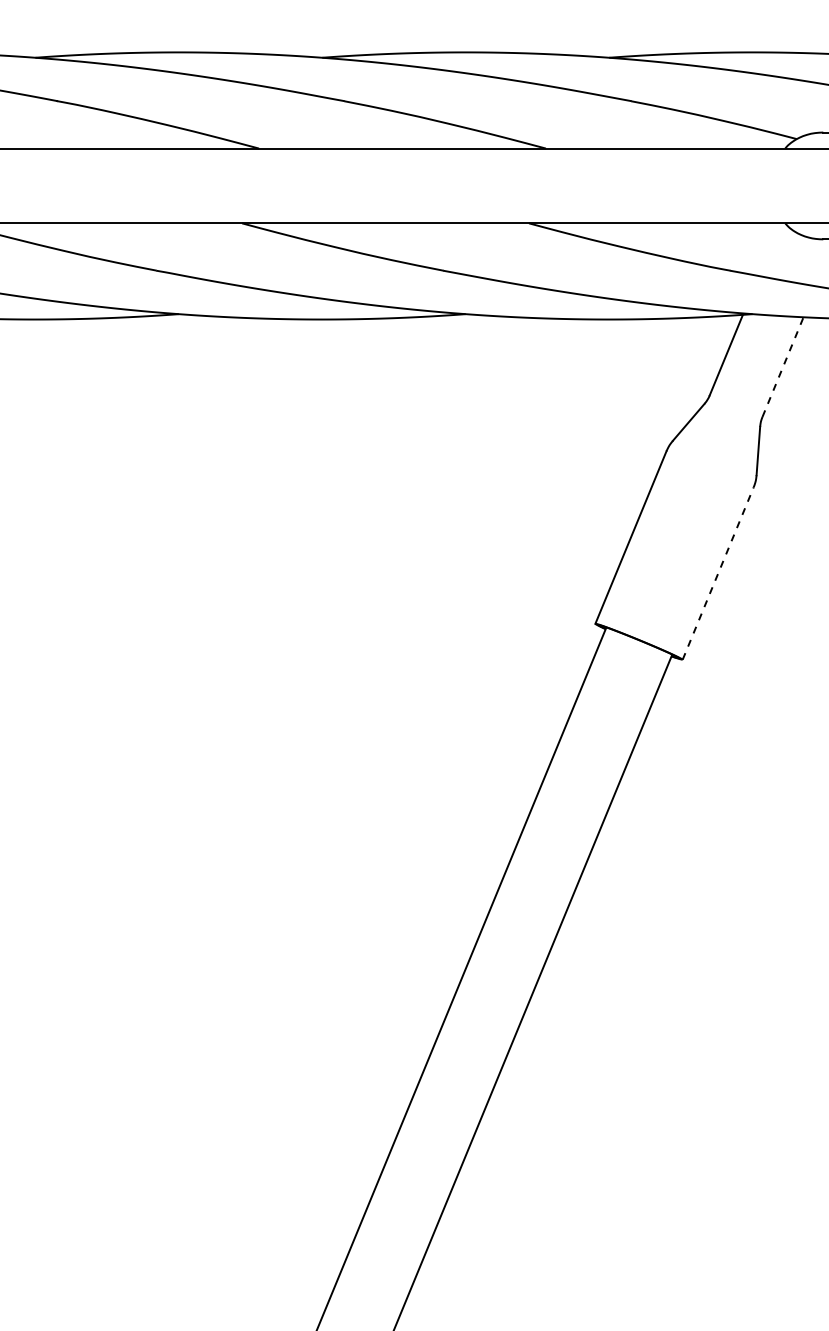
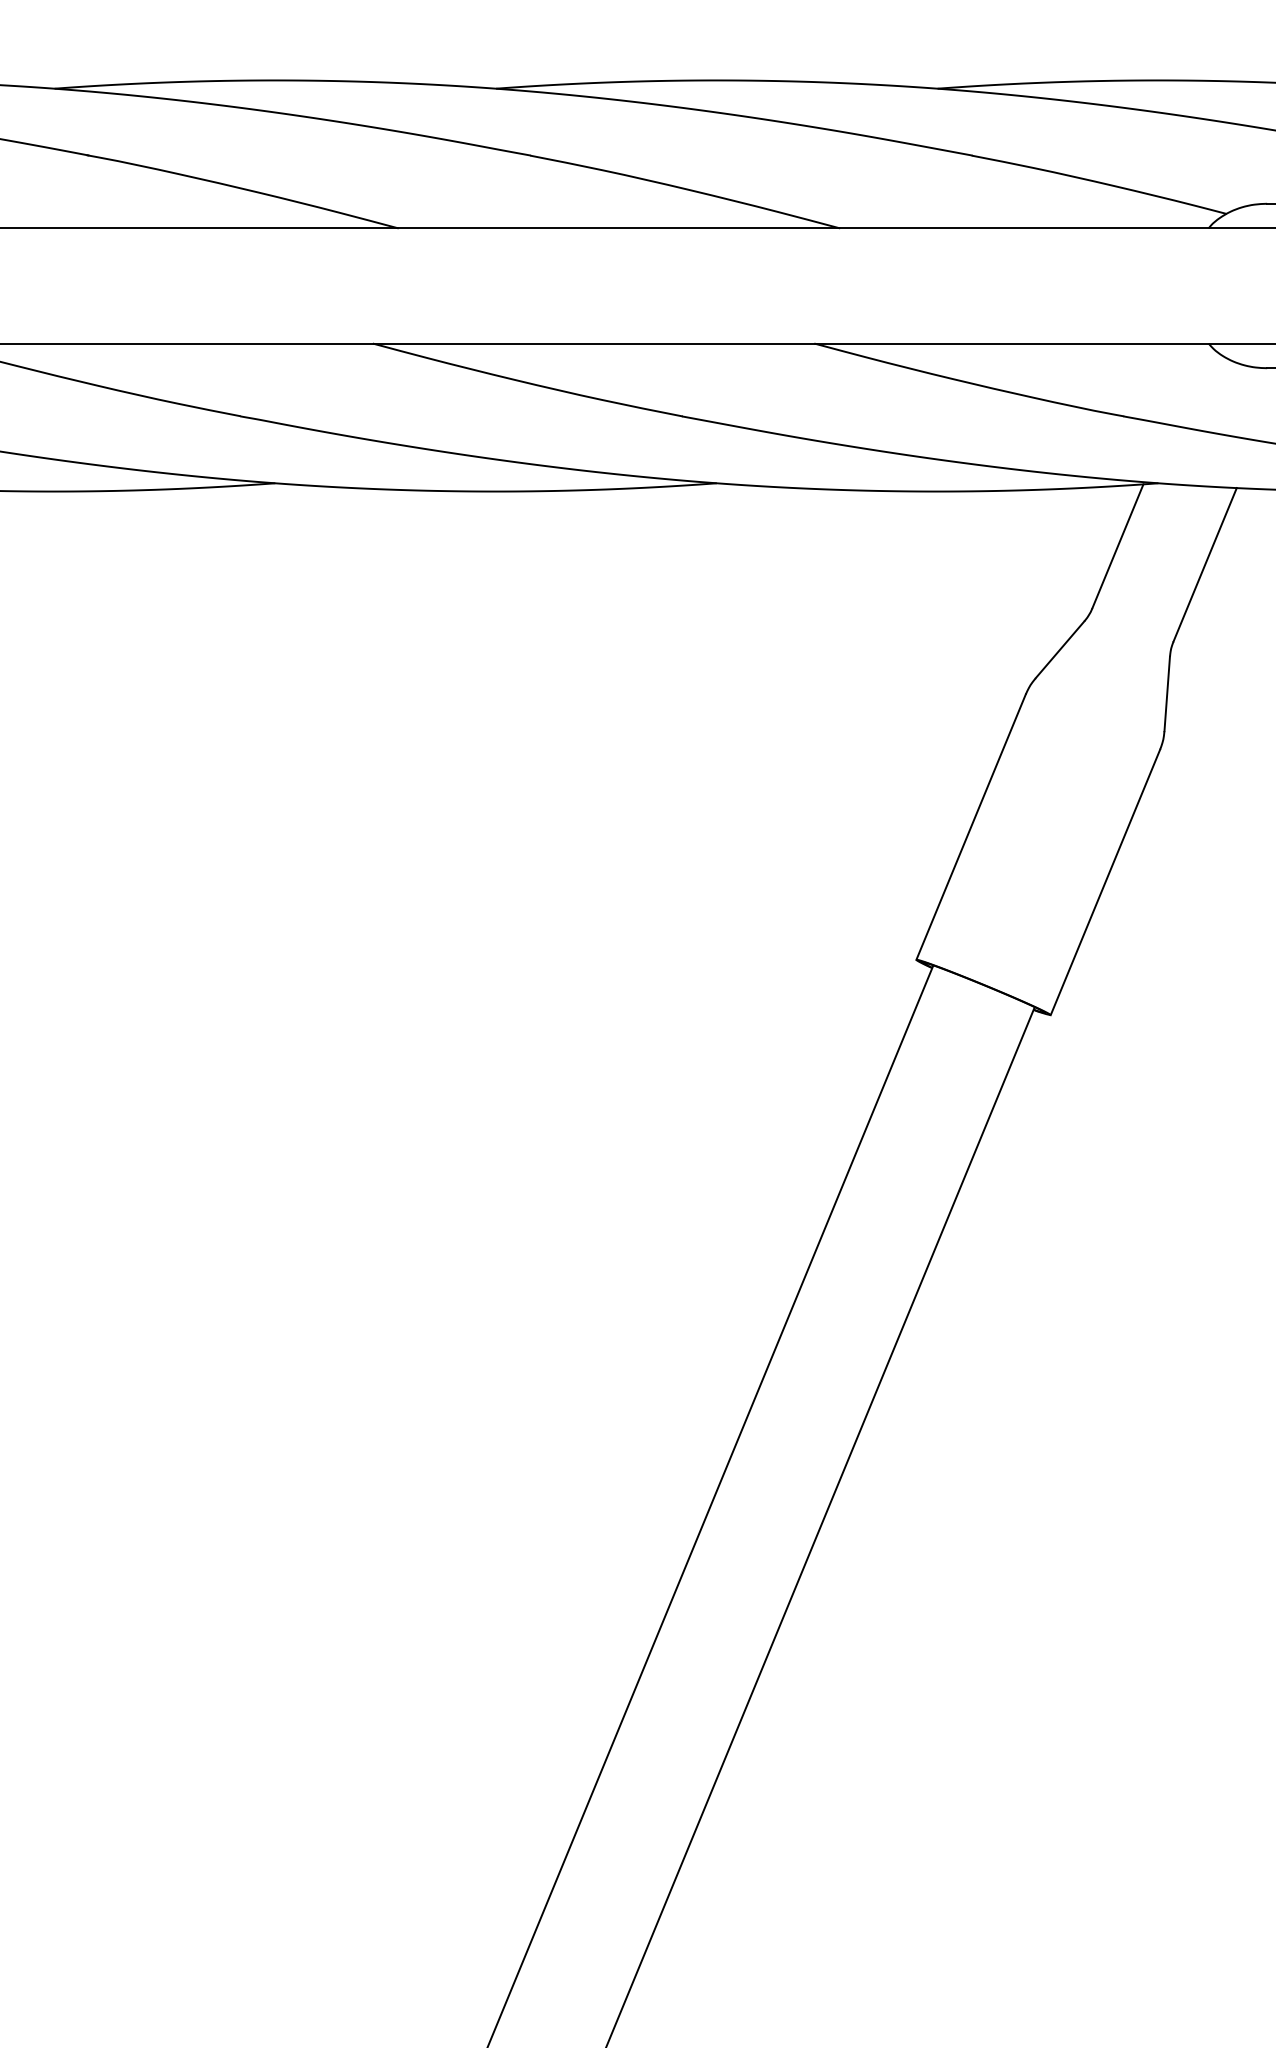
line: (783, 367) -> (1205, 565), dashed -> solid
line: (718, 573) -> (1105, 882), dashed -> solid

